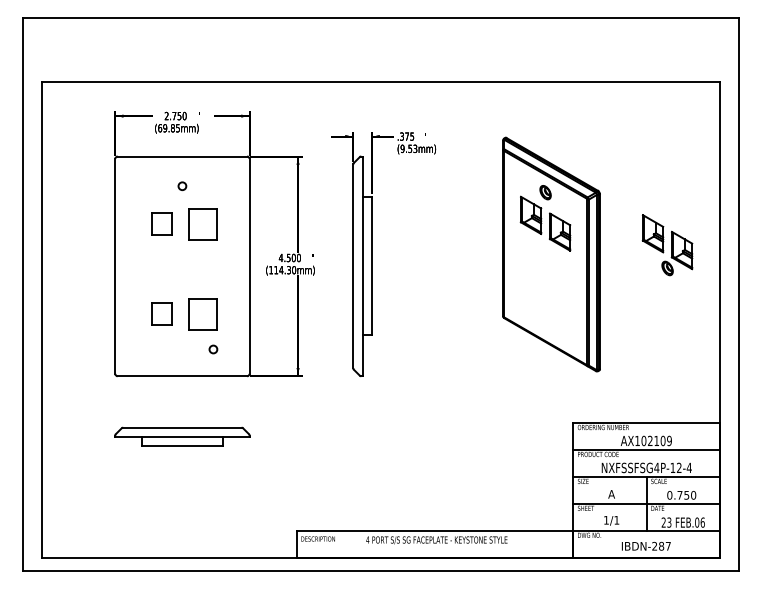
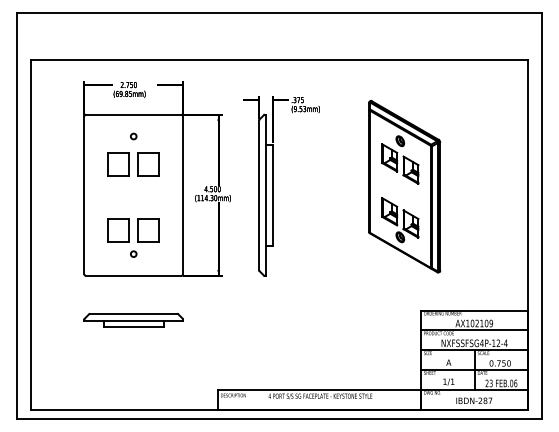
part: (161, 224) -> (118, 164), size x1.43
part: (667, 245) -> (400, 220), moved
part: (161, 314) -> (118, 230), size x1.43
circle: (213, 349) -> (133, 254), moved

